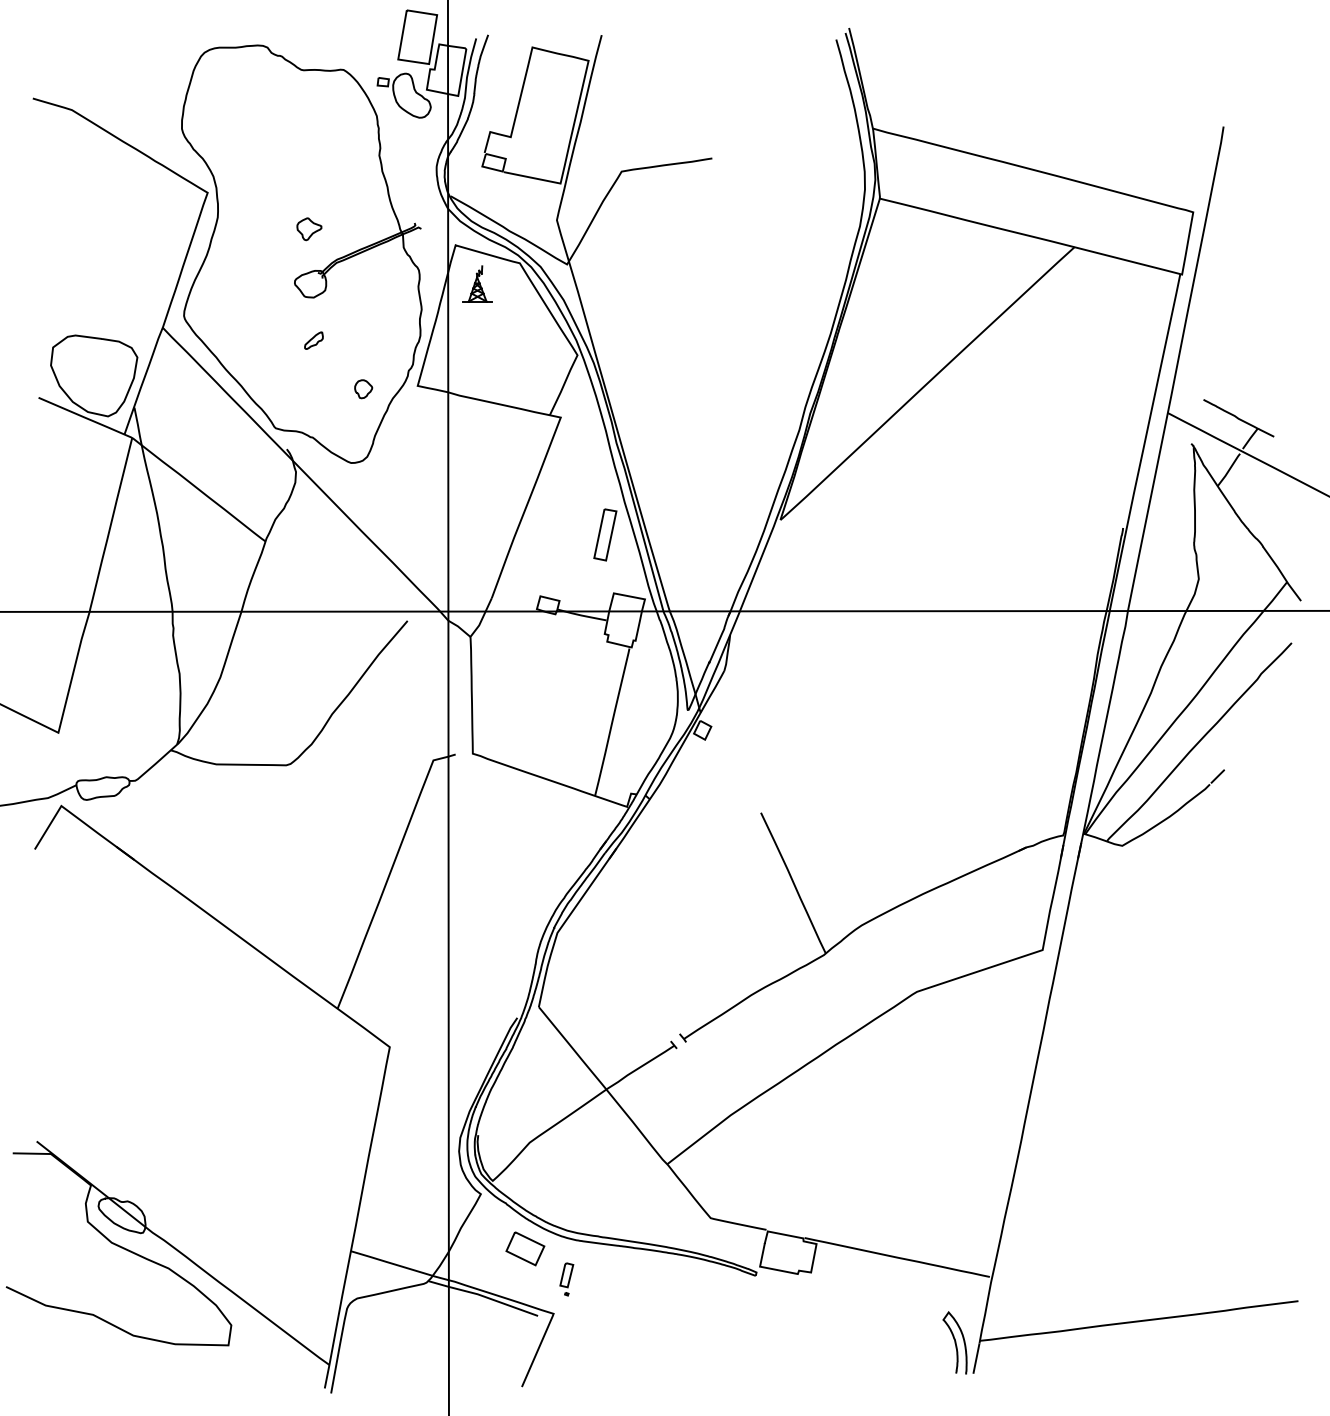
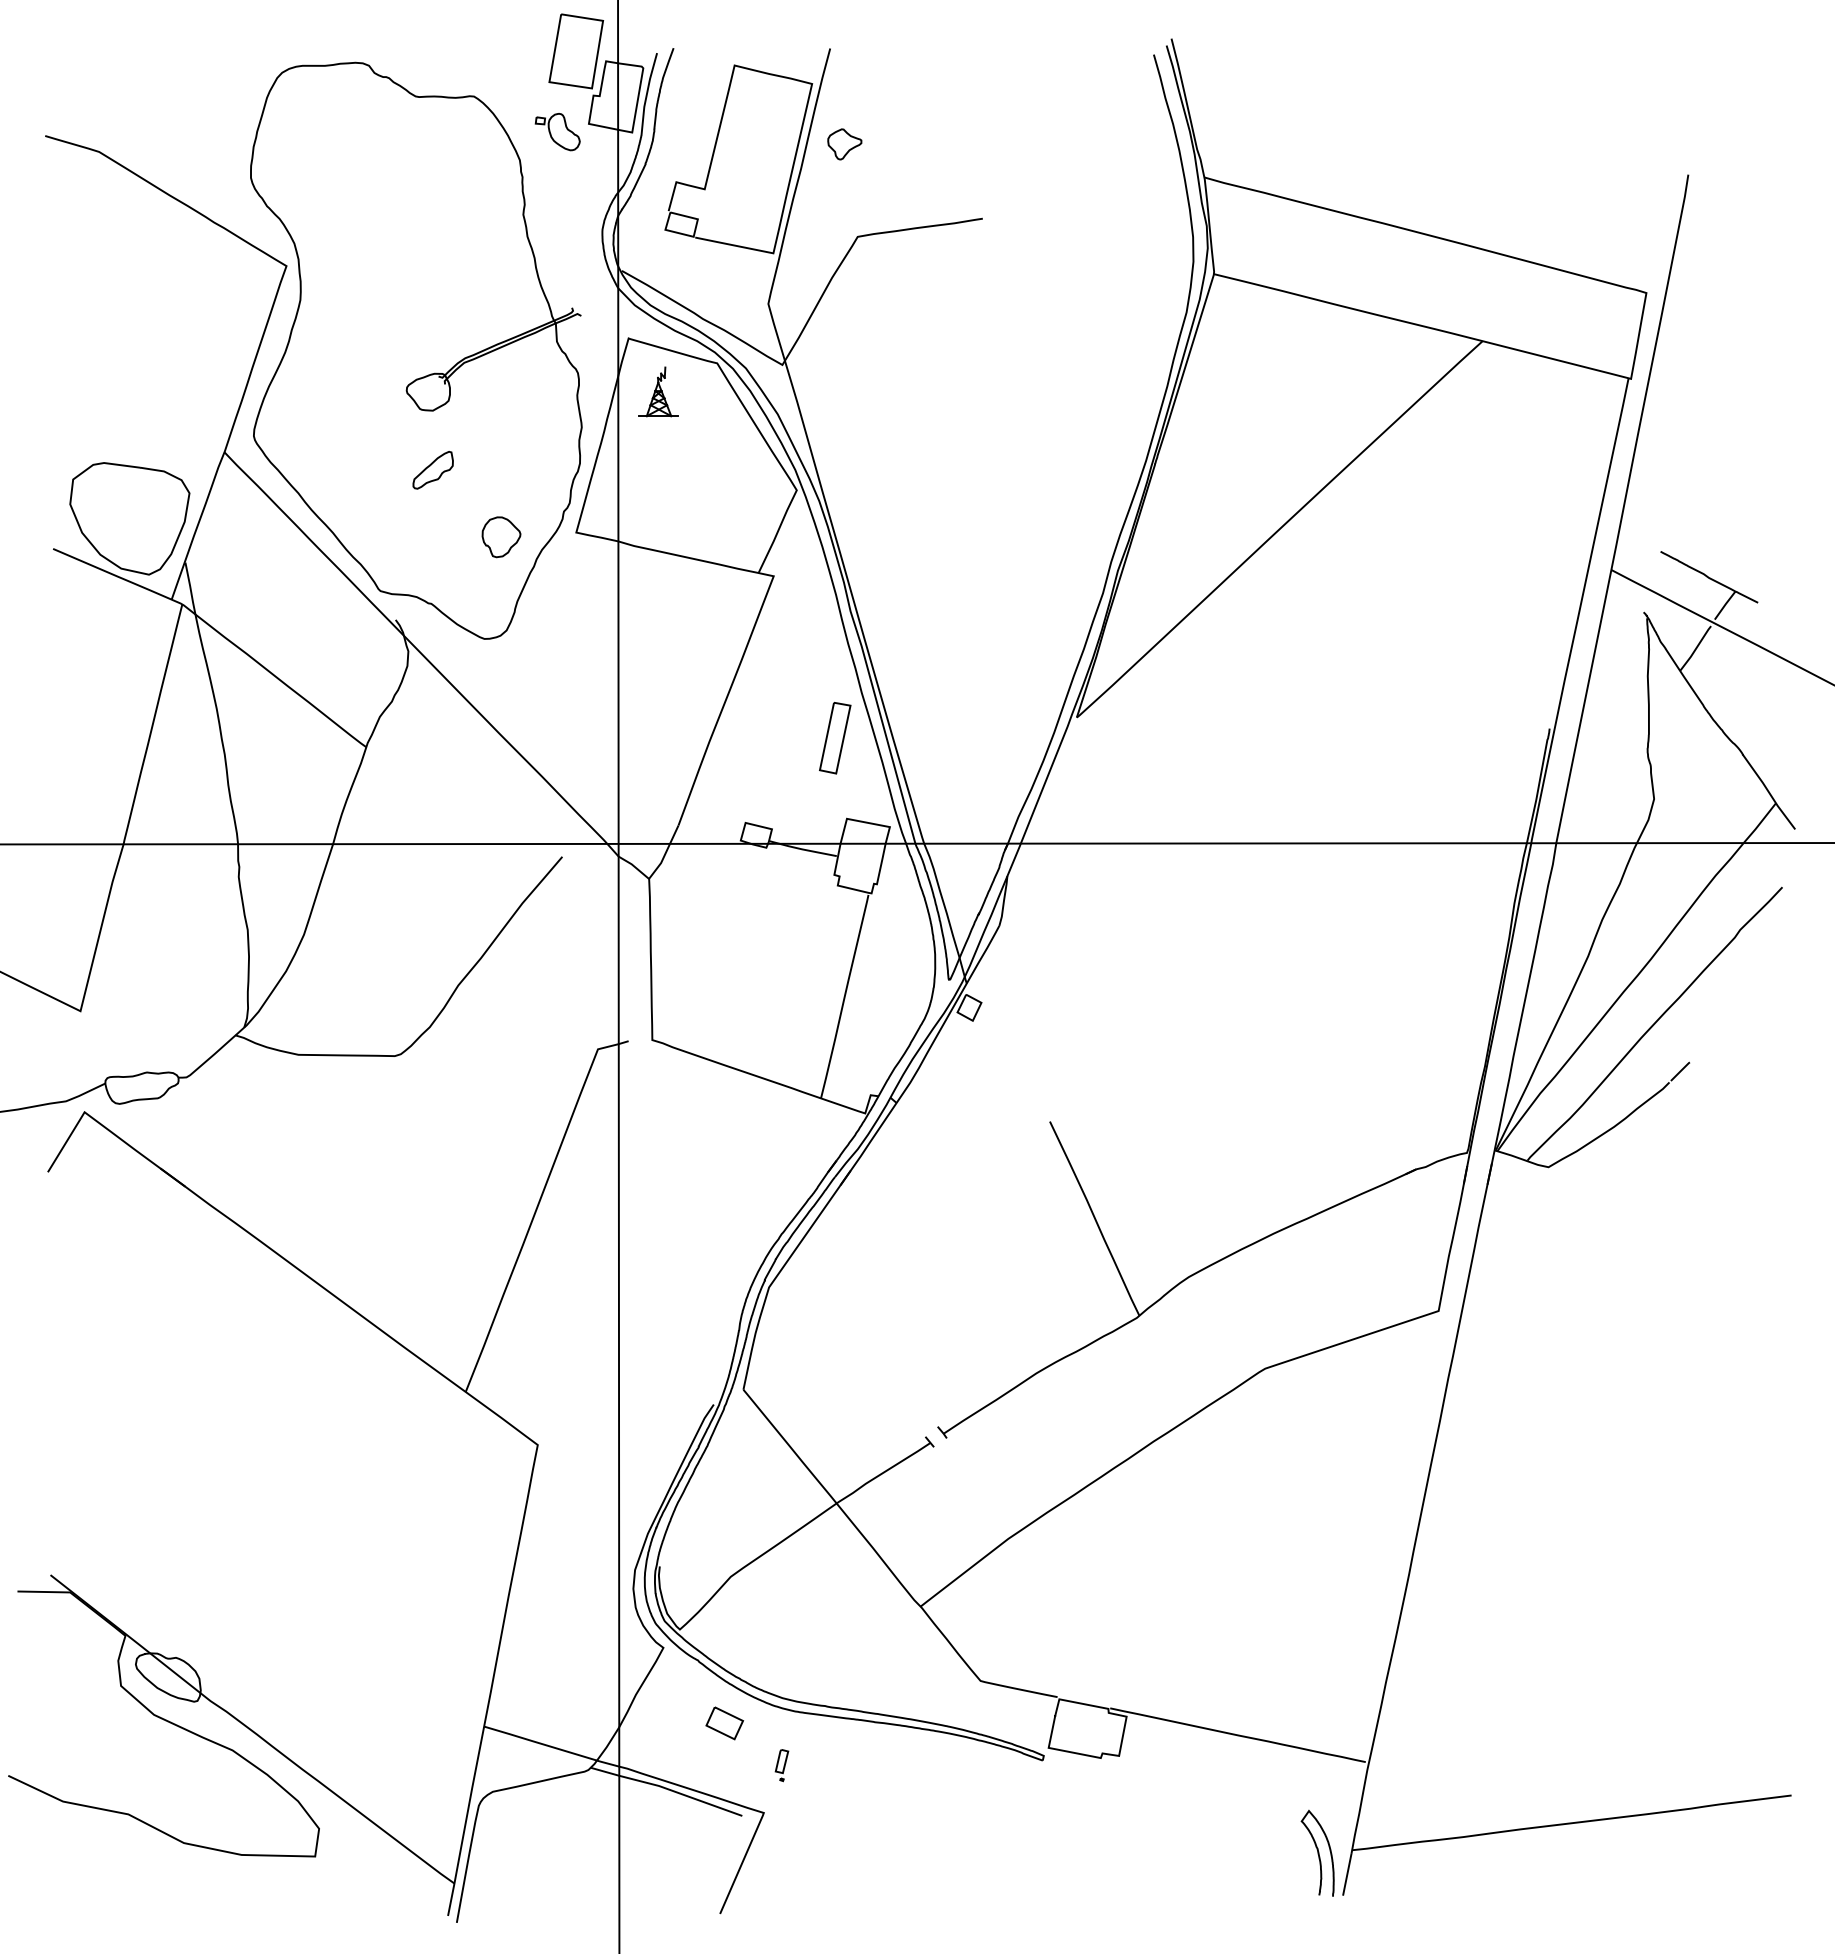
part: (404, 95) -> (557, 131), size x0.6
part: (309, 229) -> (844, 144), moved
part: (313, 340) -> (432, 469), size x1.6
part: (363, 388) -> (501, 536), size x1.6
part: (525, 1248) -> (724, 1723), size x0.7
part: (566, 1279) -> (781, 1765), size x0.7

